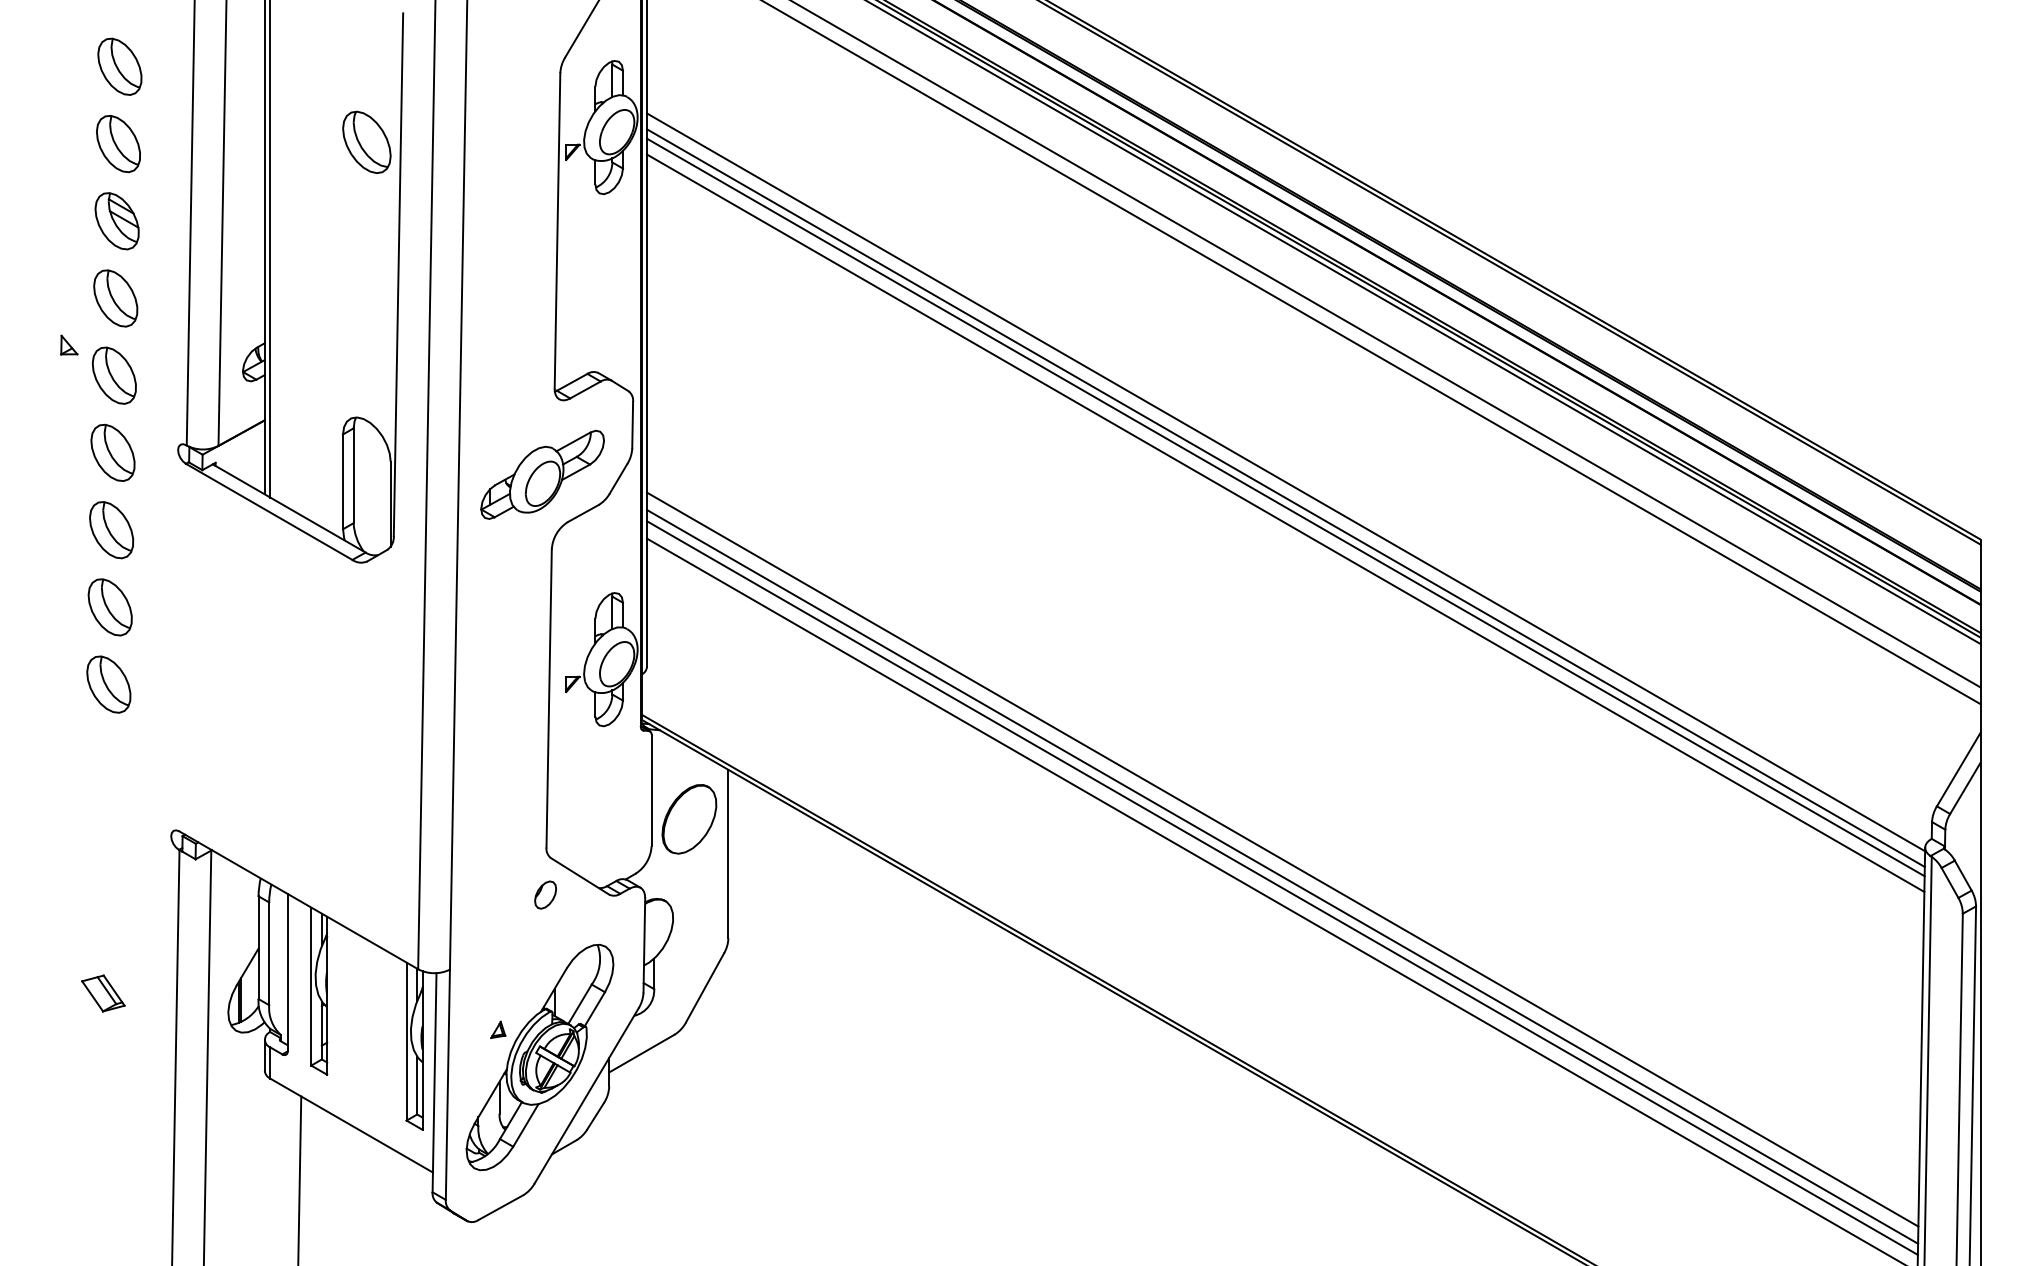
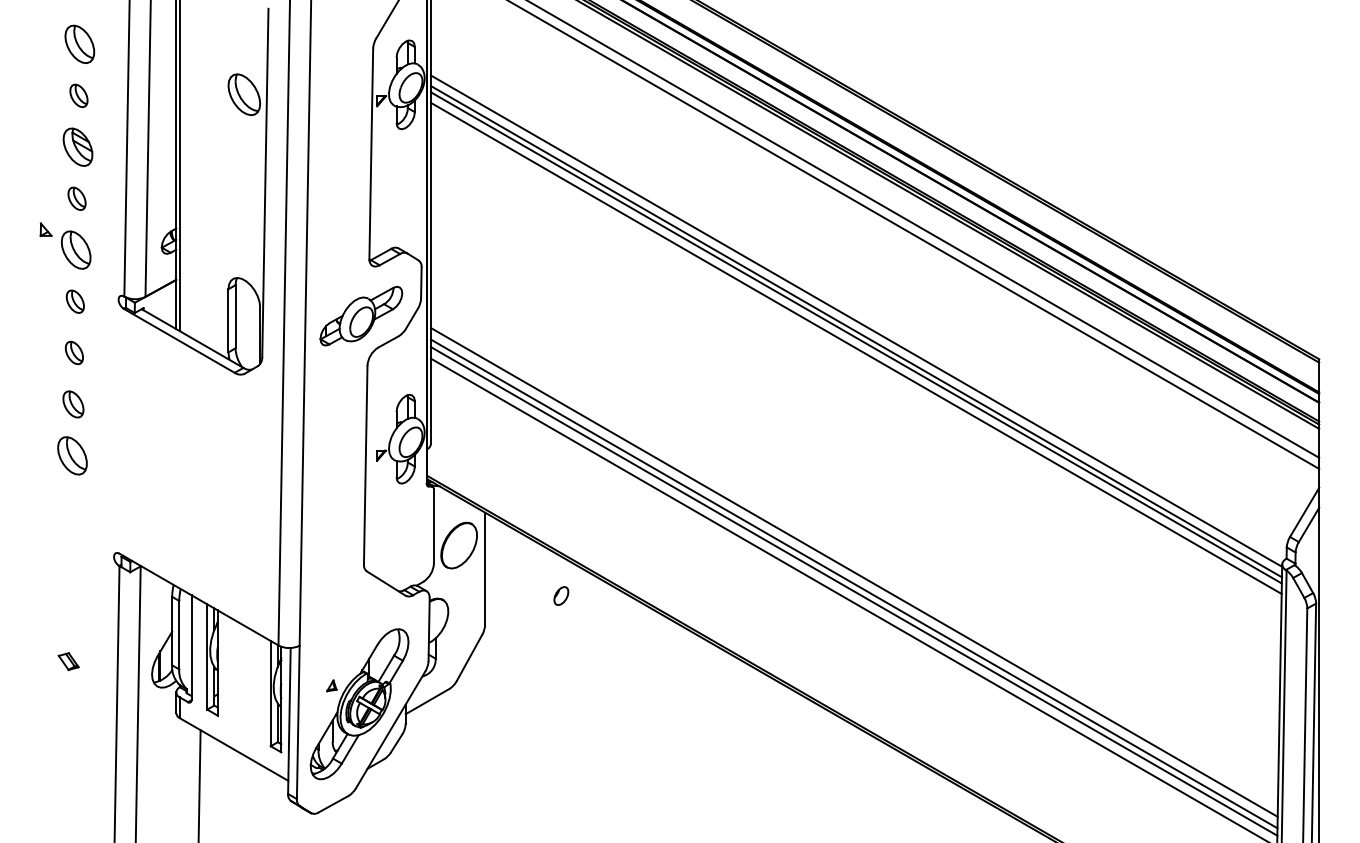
part: (117, 143) -> (78, 95), size x0.6
part: (114, 298) -> (76, 198), size x0.6
part: (113, 452) -> (75, 301), size x0.6
part: (111, 529) -> (74, 352), size x0.6
part: (110, 607) -> (73, 404), size x0.7
part: (545, 894) -> (561, 595), moved
part: (102, 993) -> (68, 661), size x0.7

